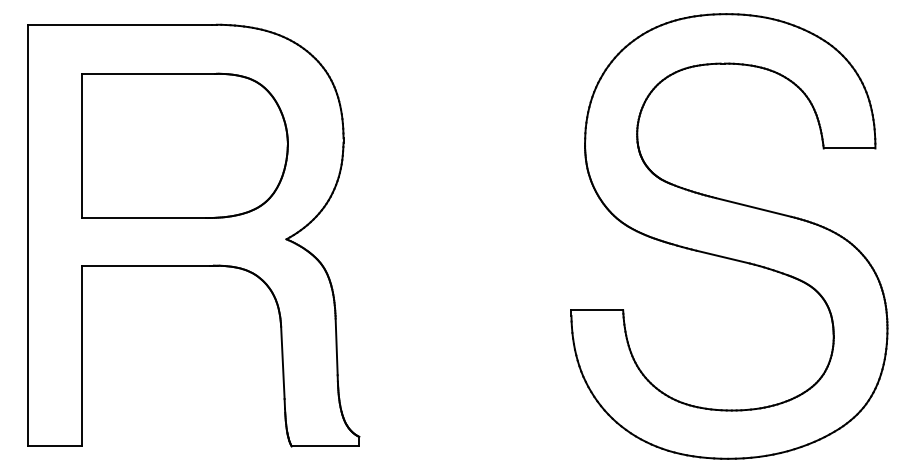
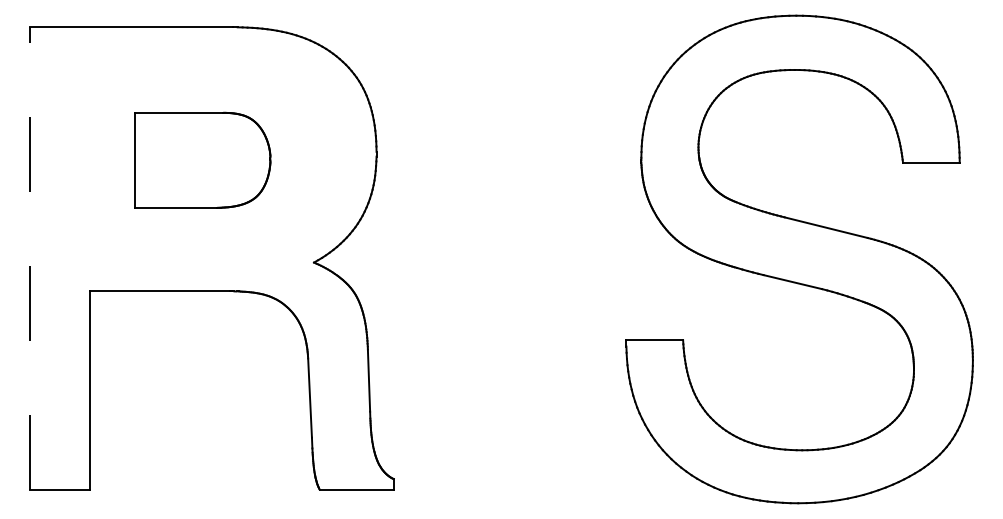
part: (184, 146) -> (202, 160), size x0.6
line: (27, 235) -> (30, 258), solid -> dashed

